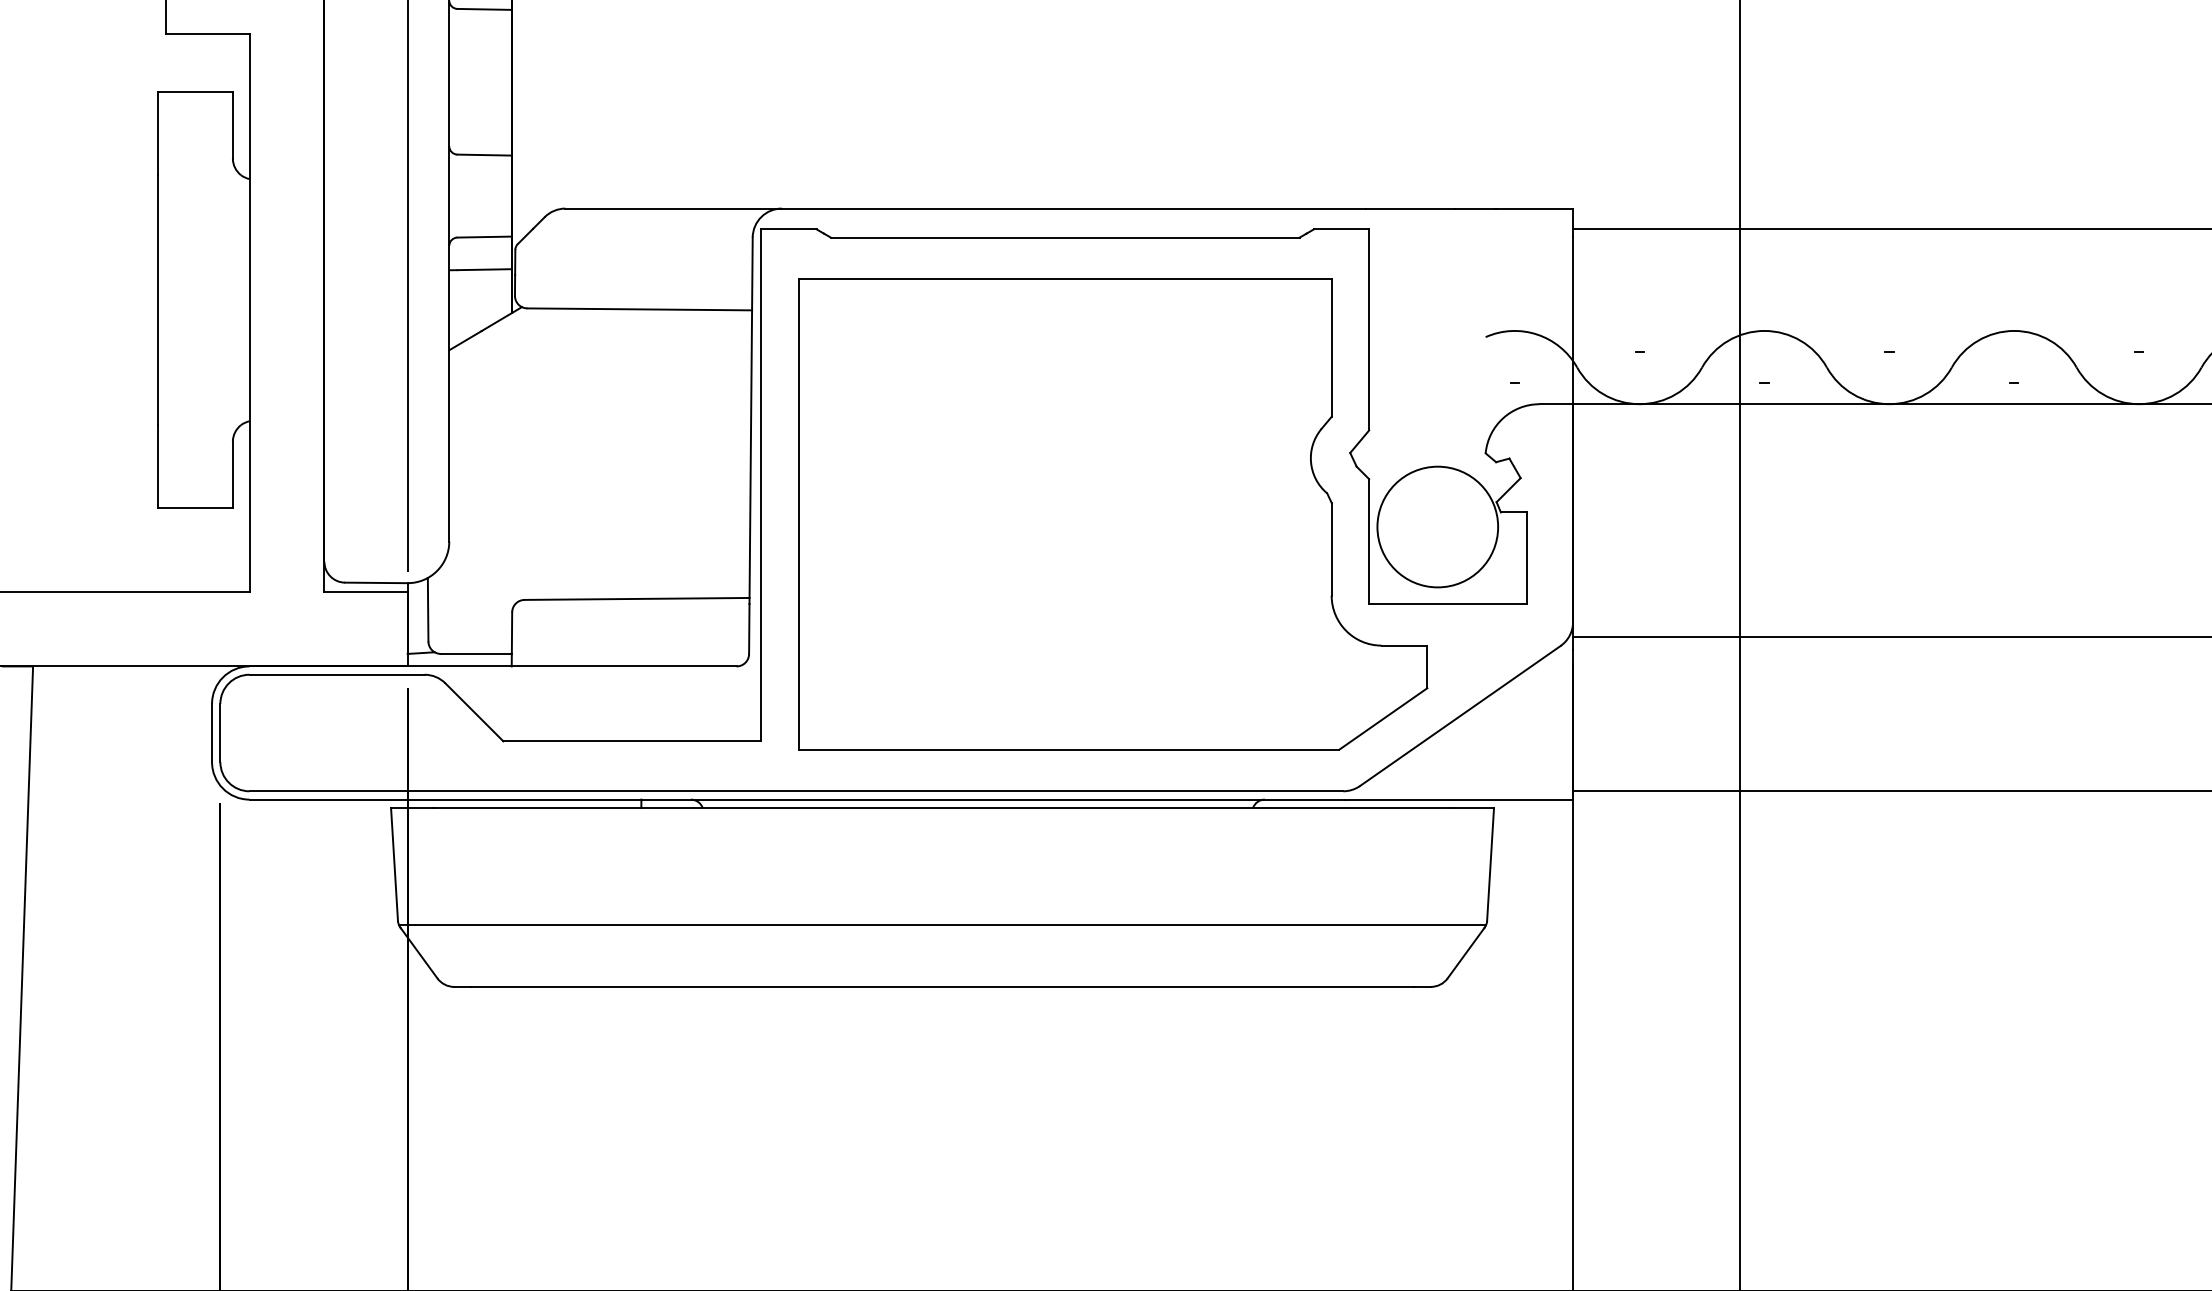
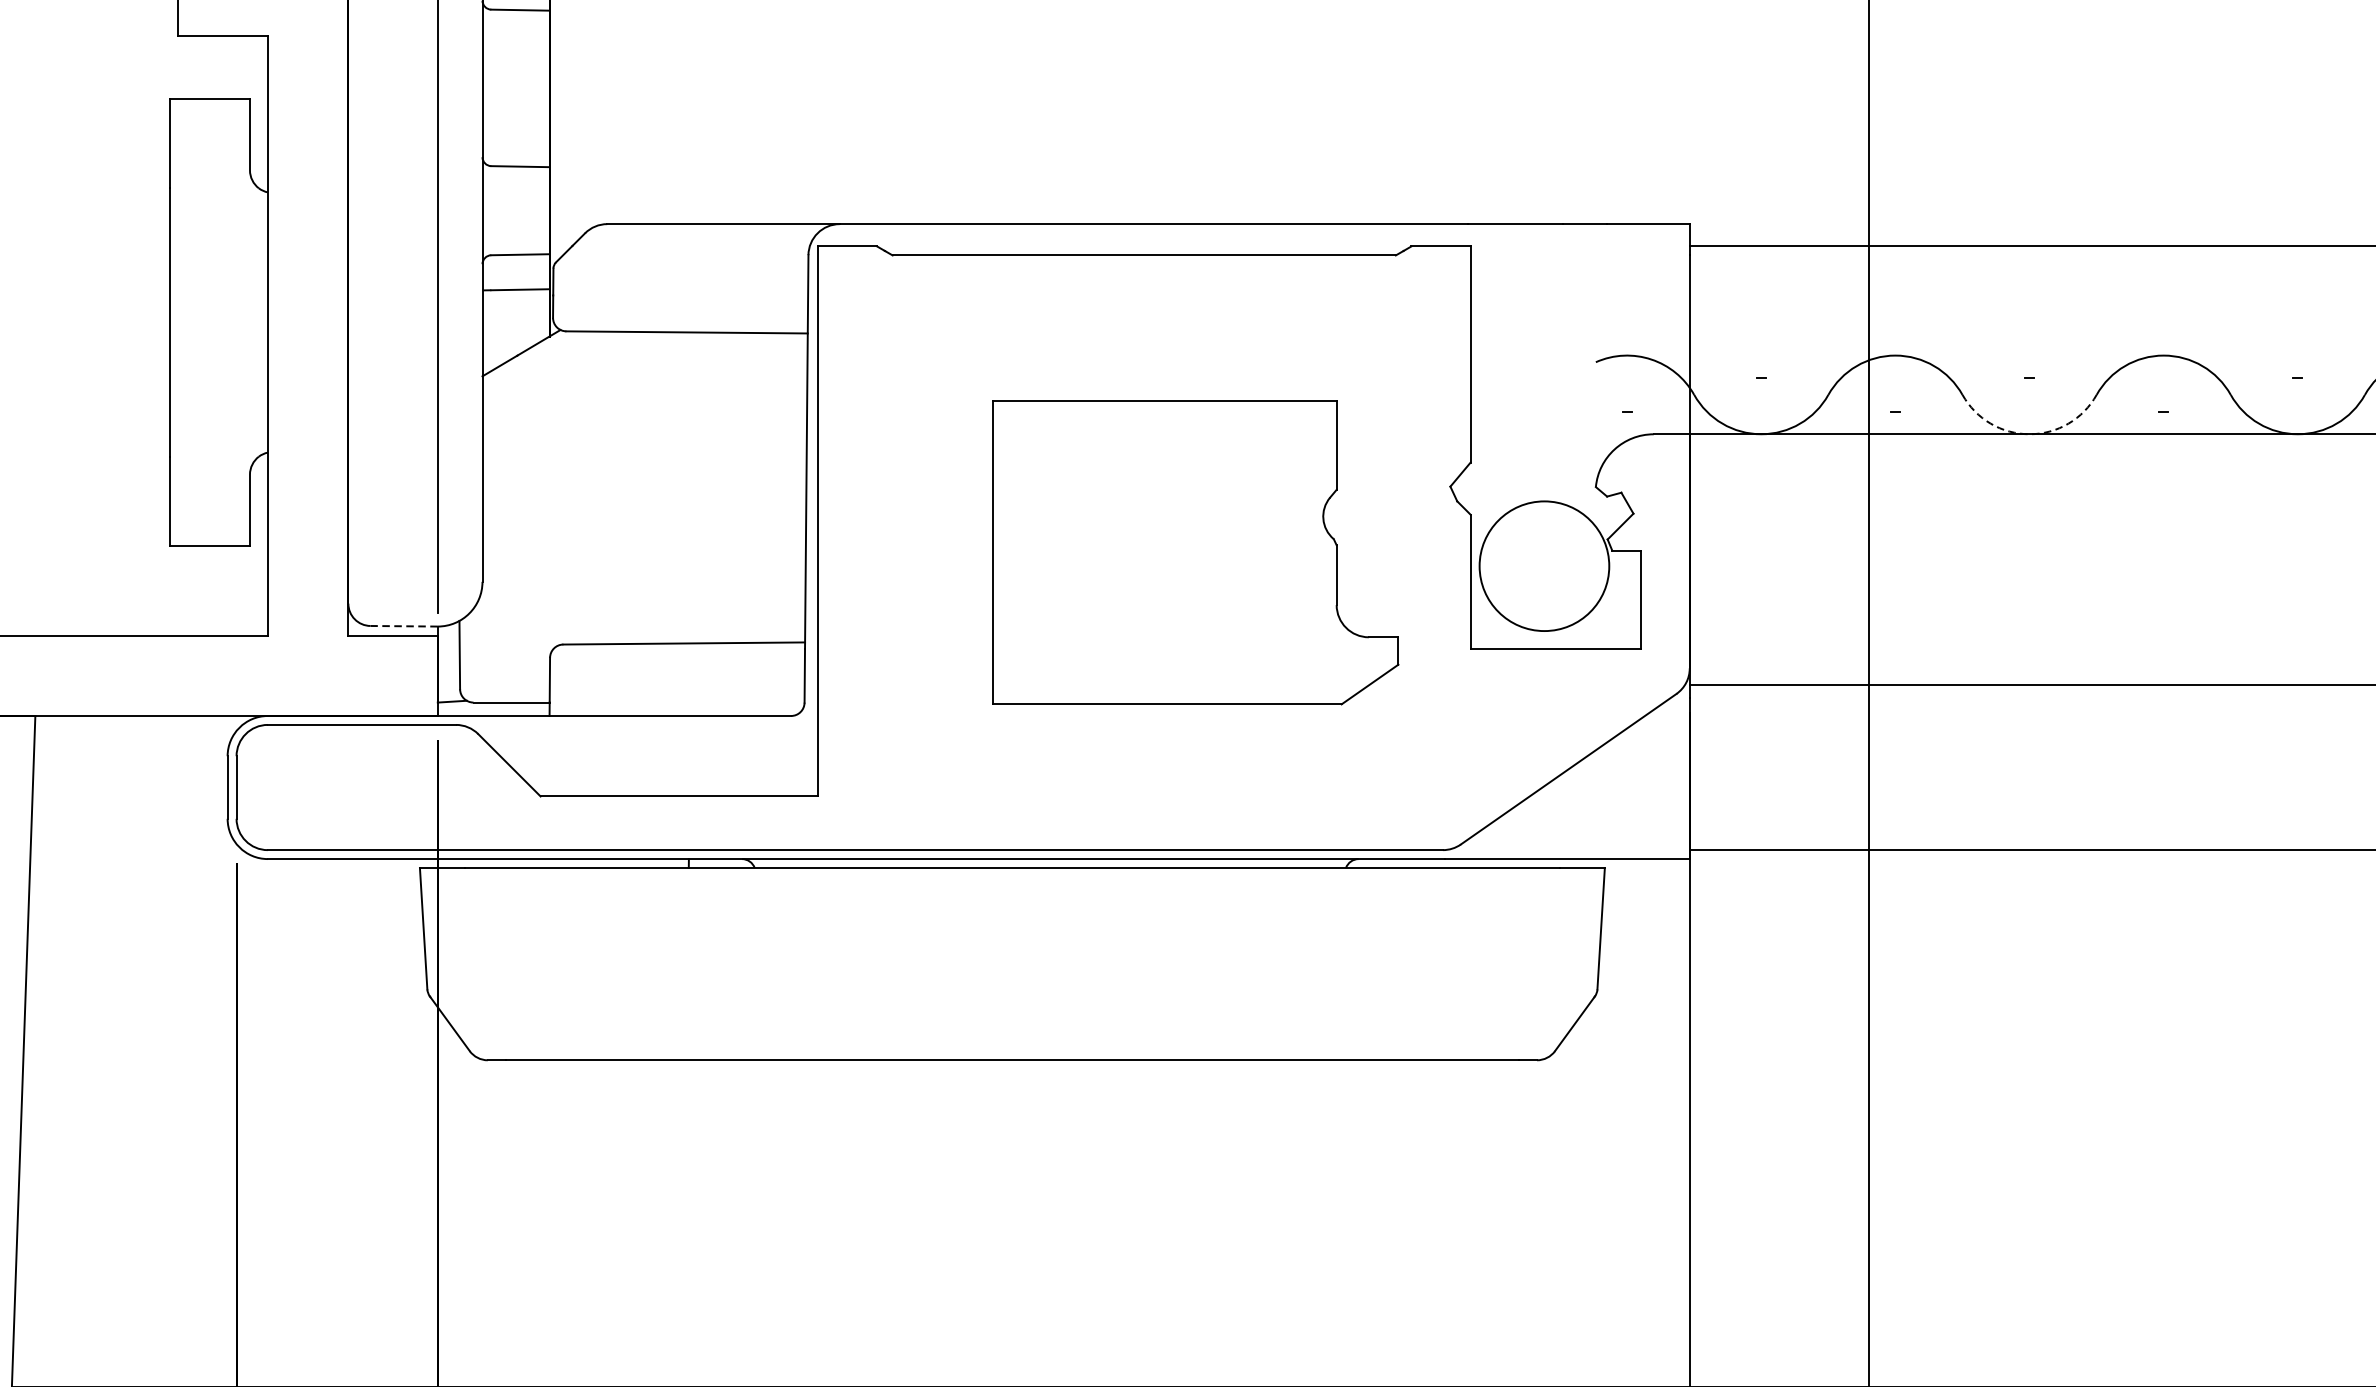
arc: (1889, 404) -> (2029, 434), solid -> dashed
part: (1113, 514) -> (1196, 552), size x0.6
line: (375, 582) -> (403, 625), solid -> dashed
line: (942, 924) -> (1012, 993), removed

